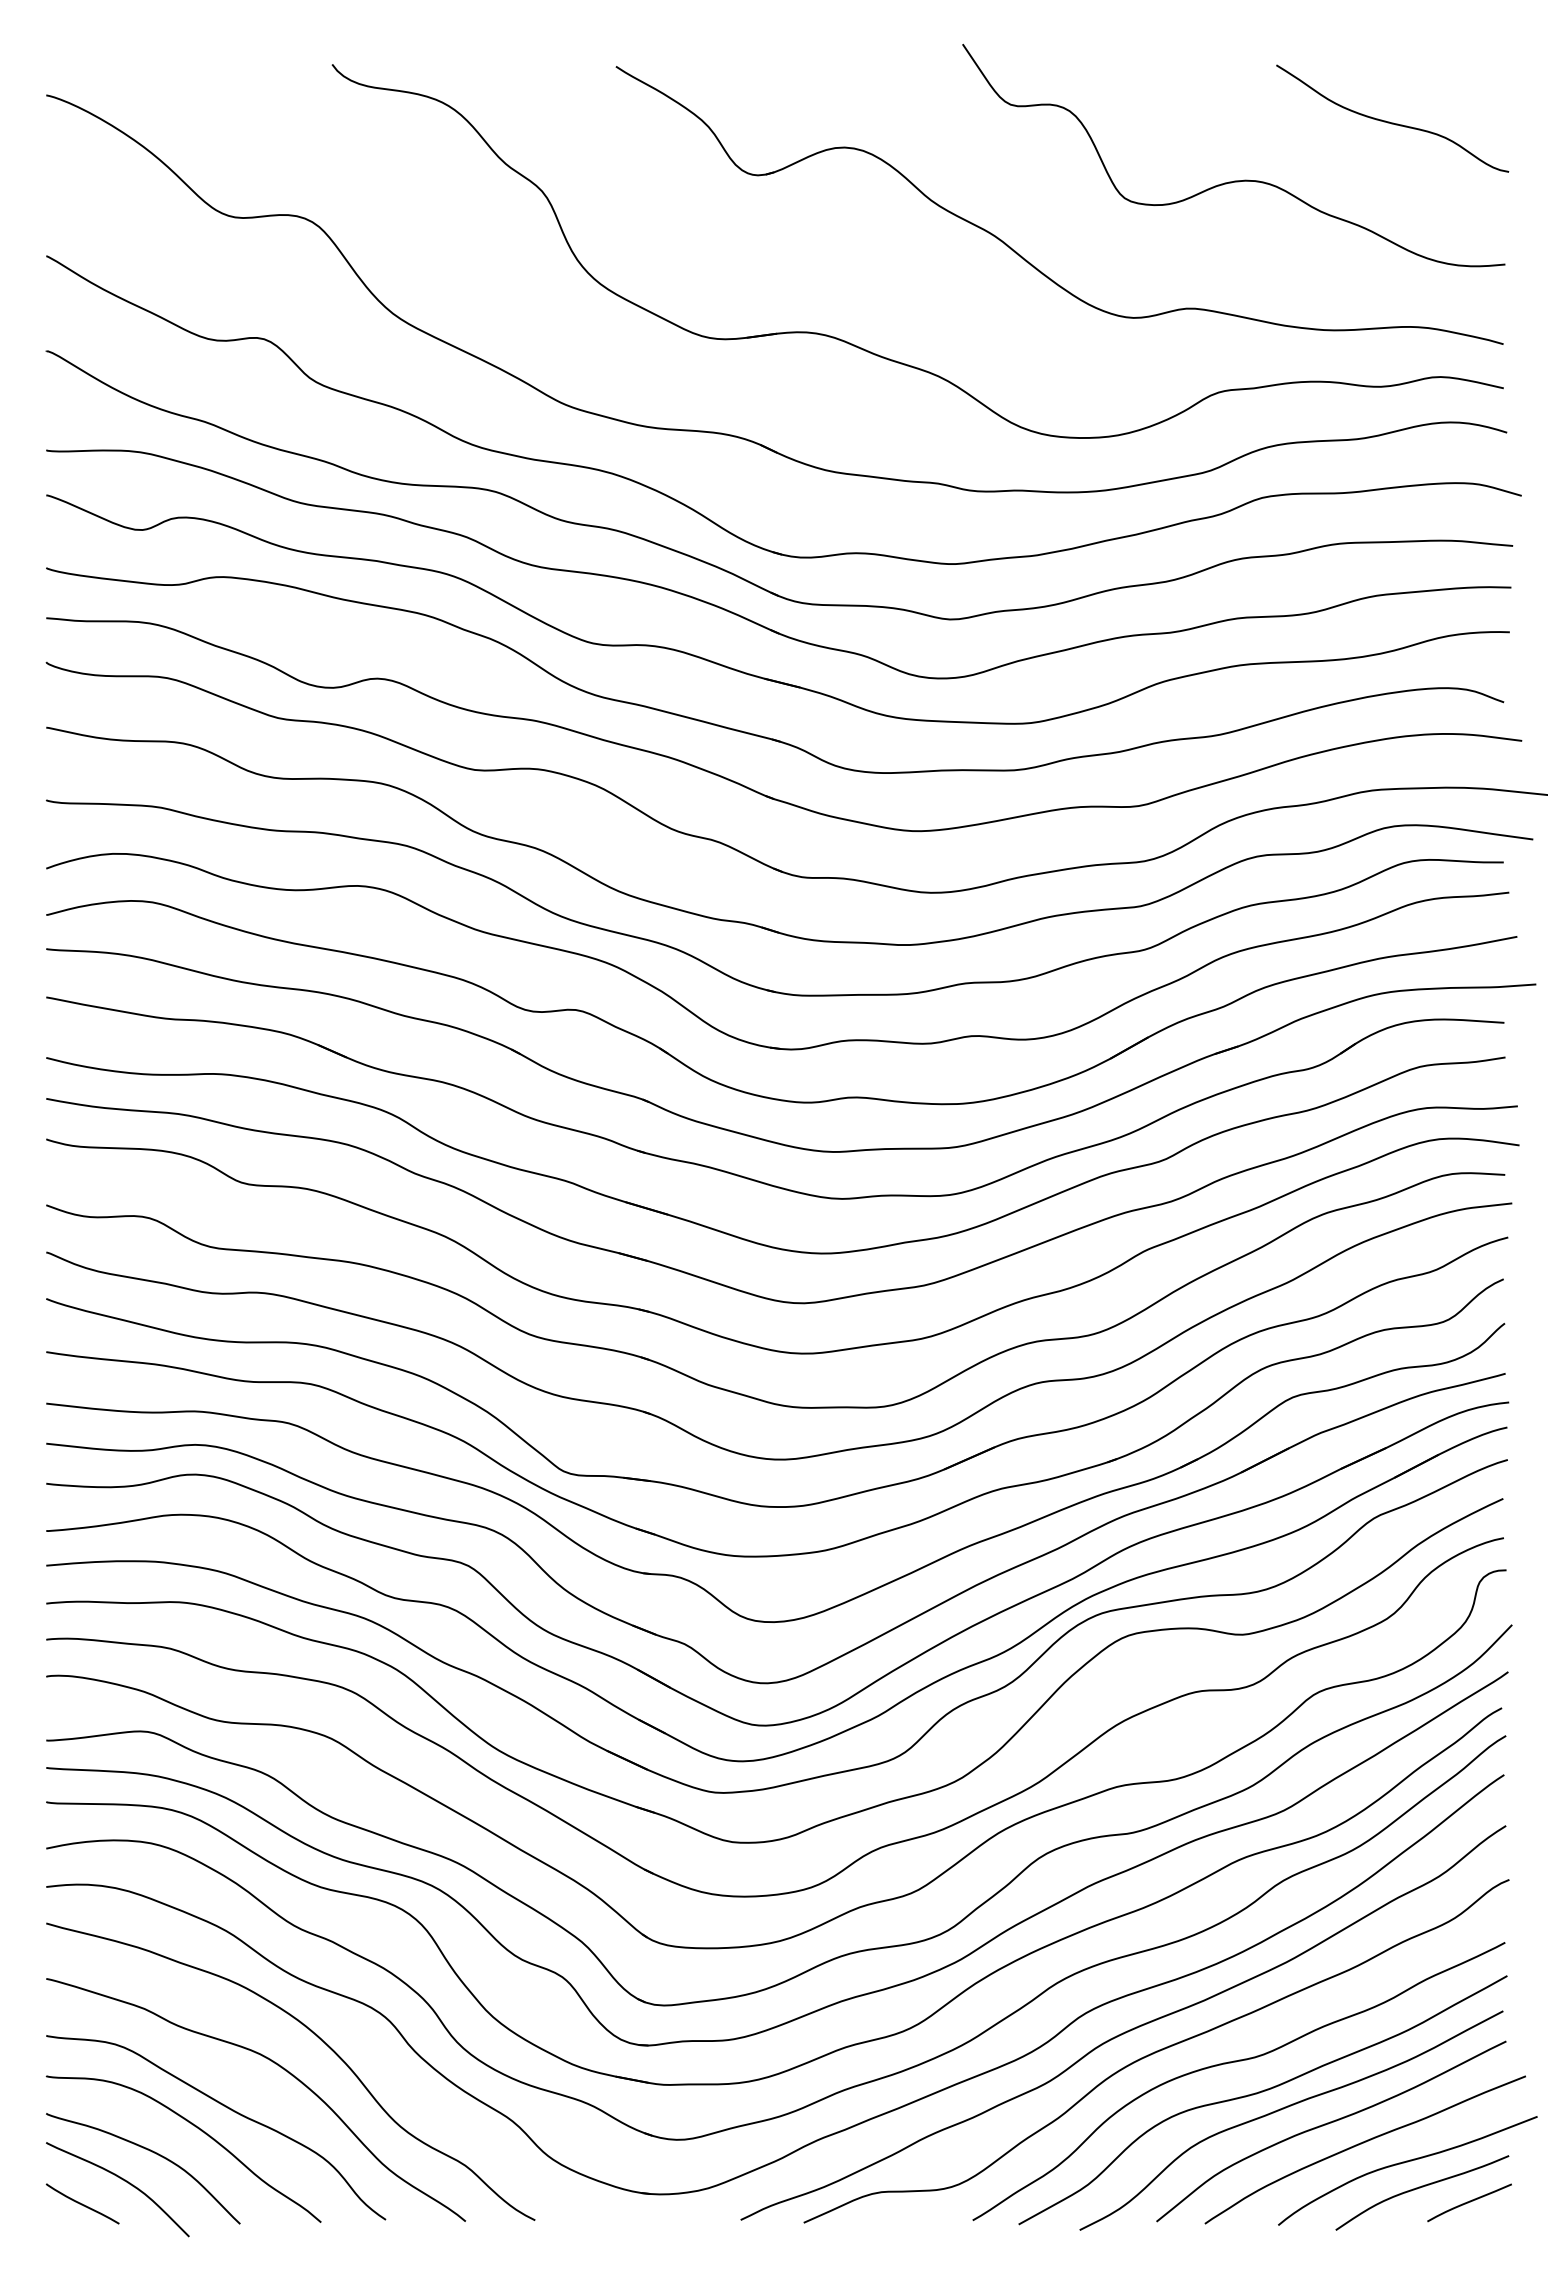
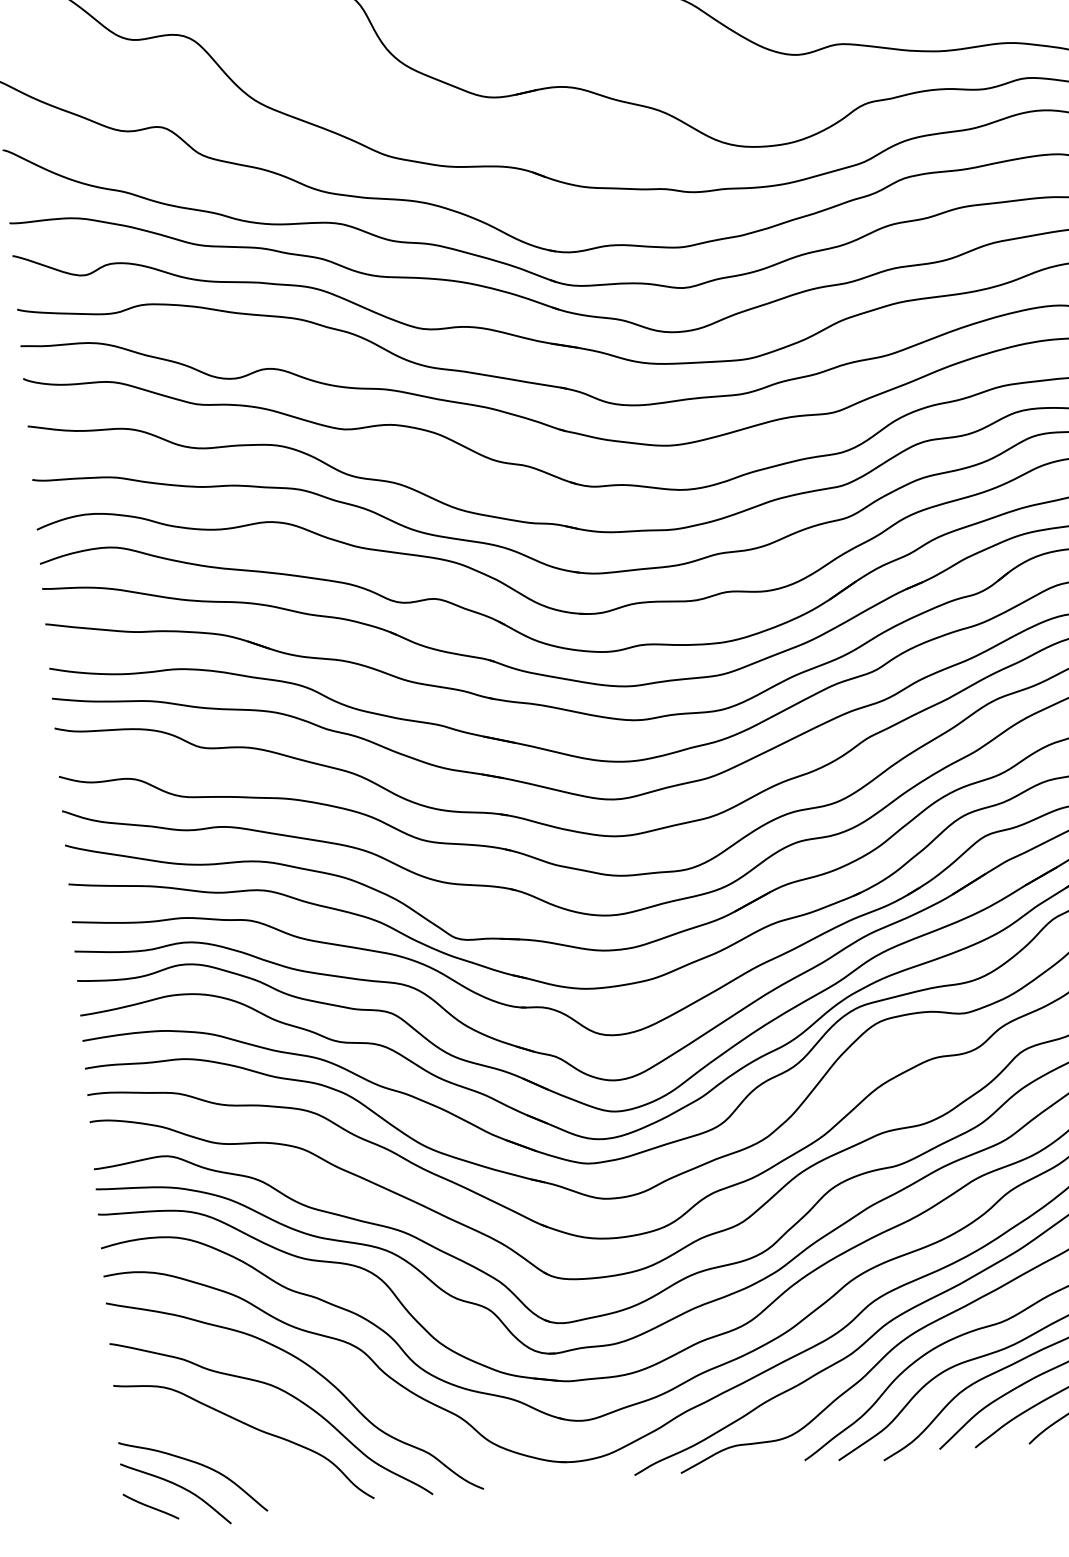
curve: (195, 2127) -> (228, 1443), removed

